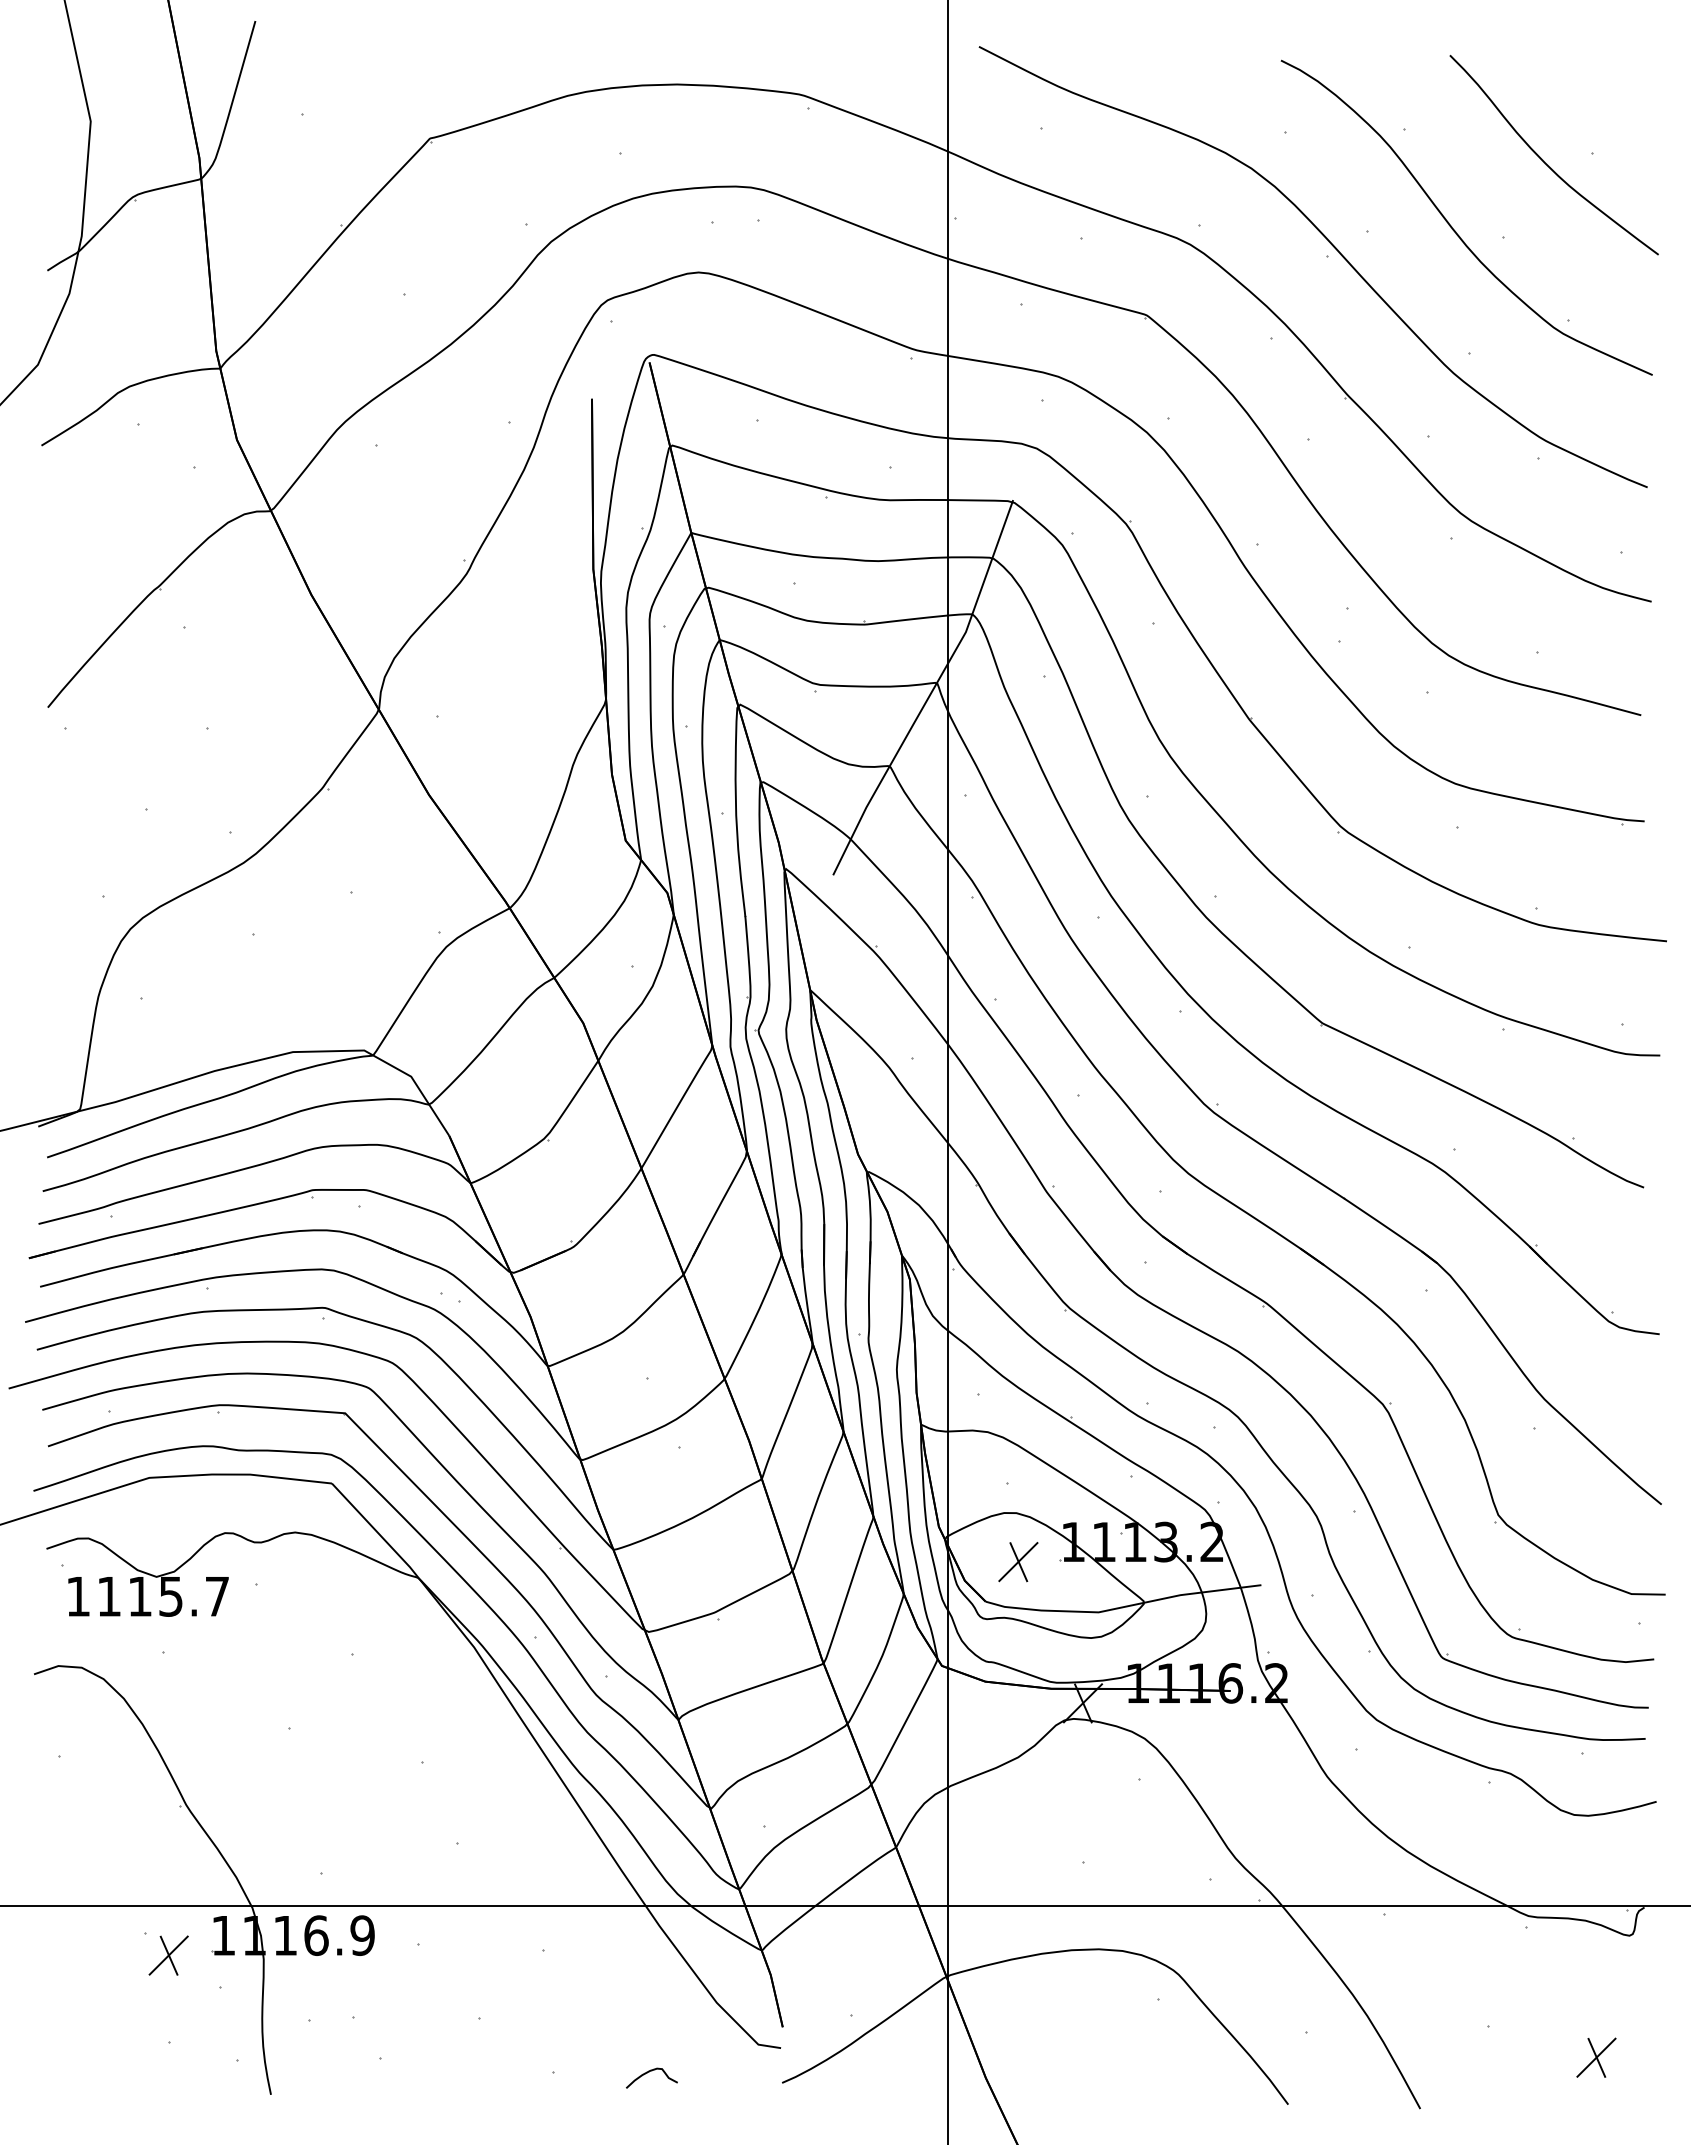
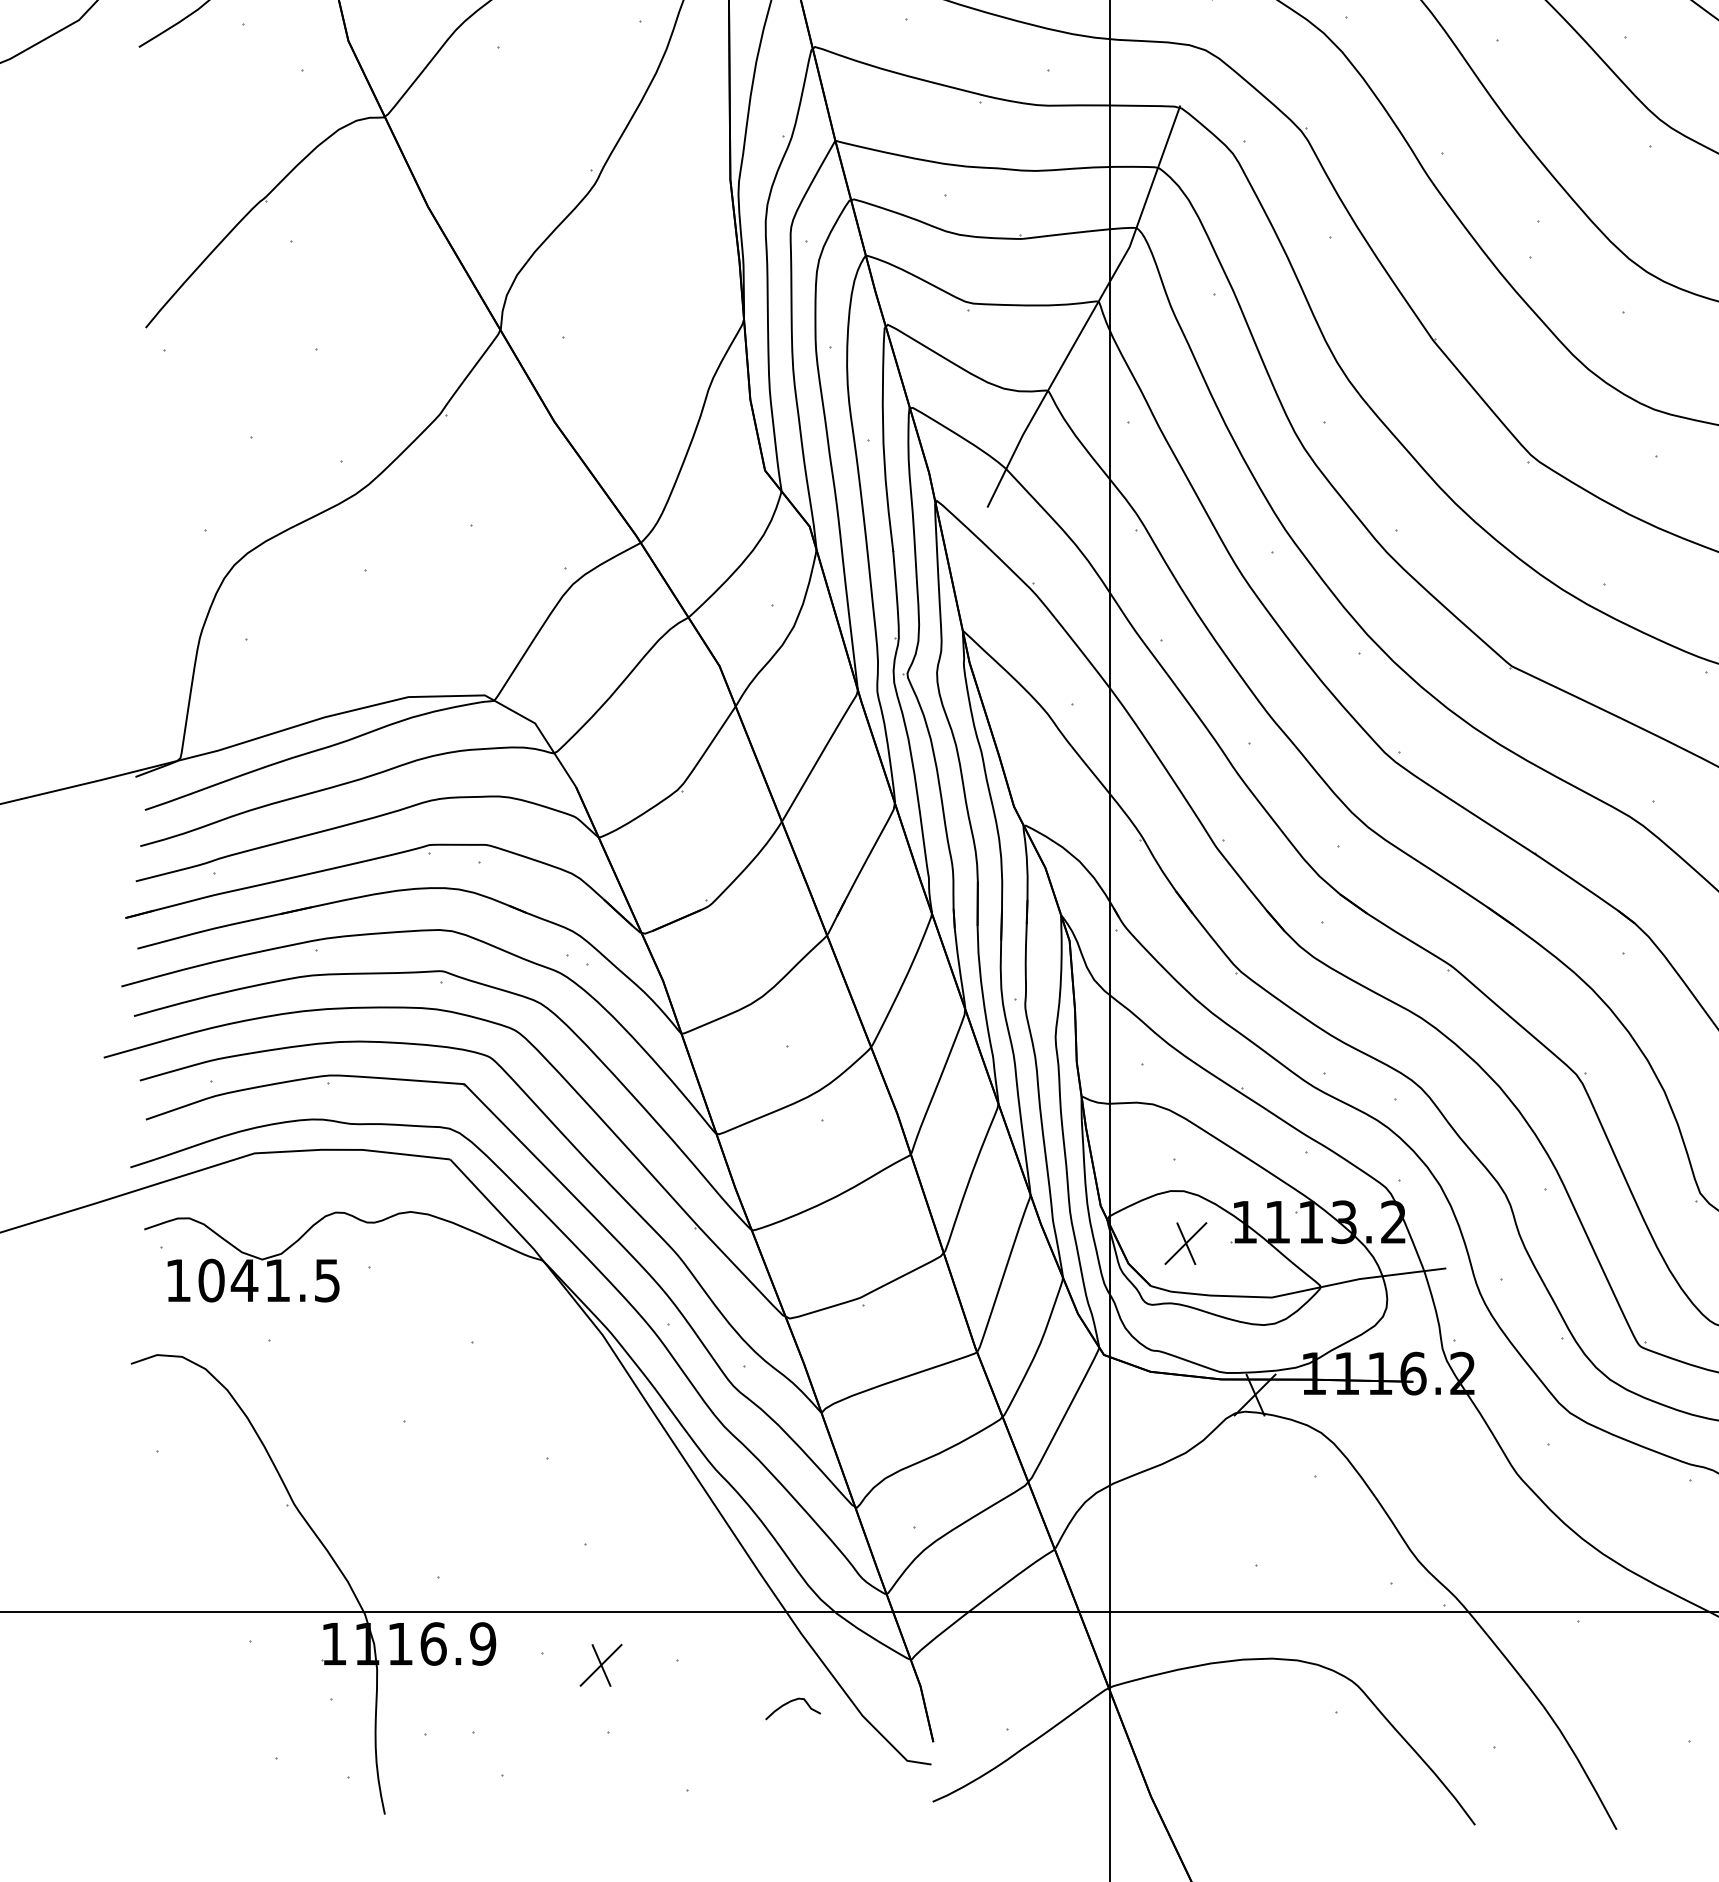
text: (162, 1596) -> (268, 1280), 1115.7 -> 1041.5
part: (168, 1955) -> (600, 1665), moved
curve: (649, 2072) -> (790, 1702), moved

